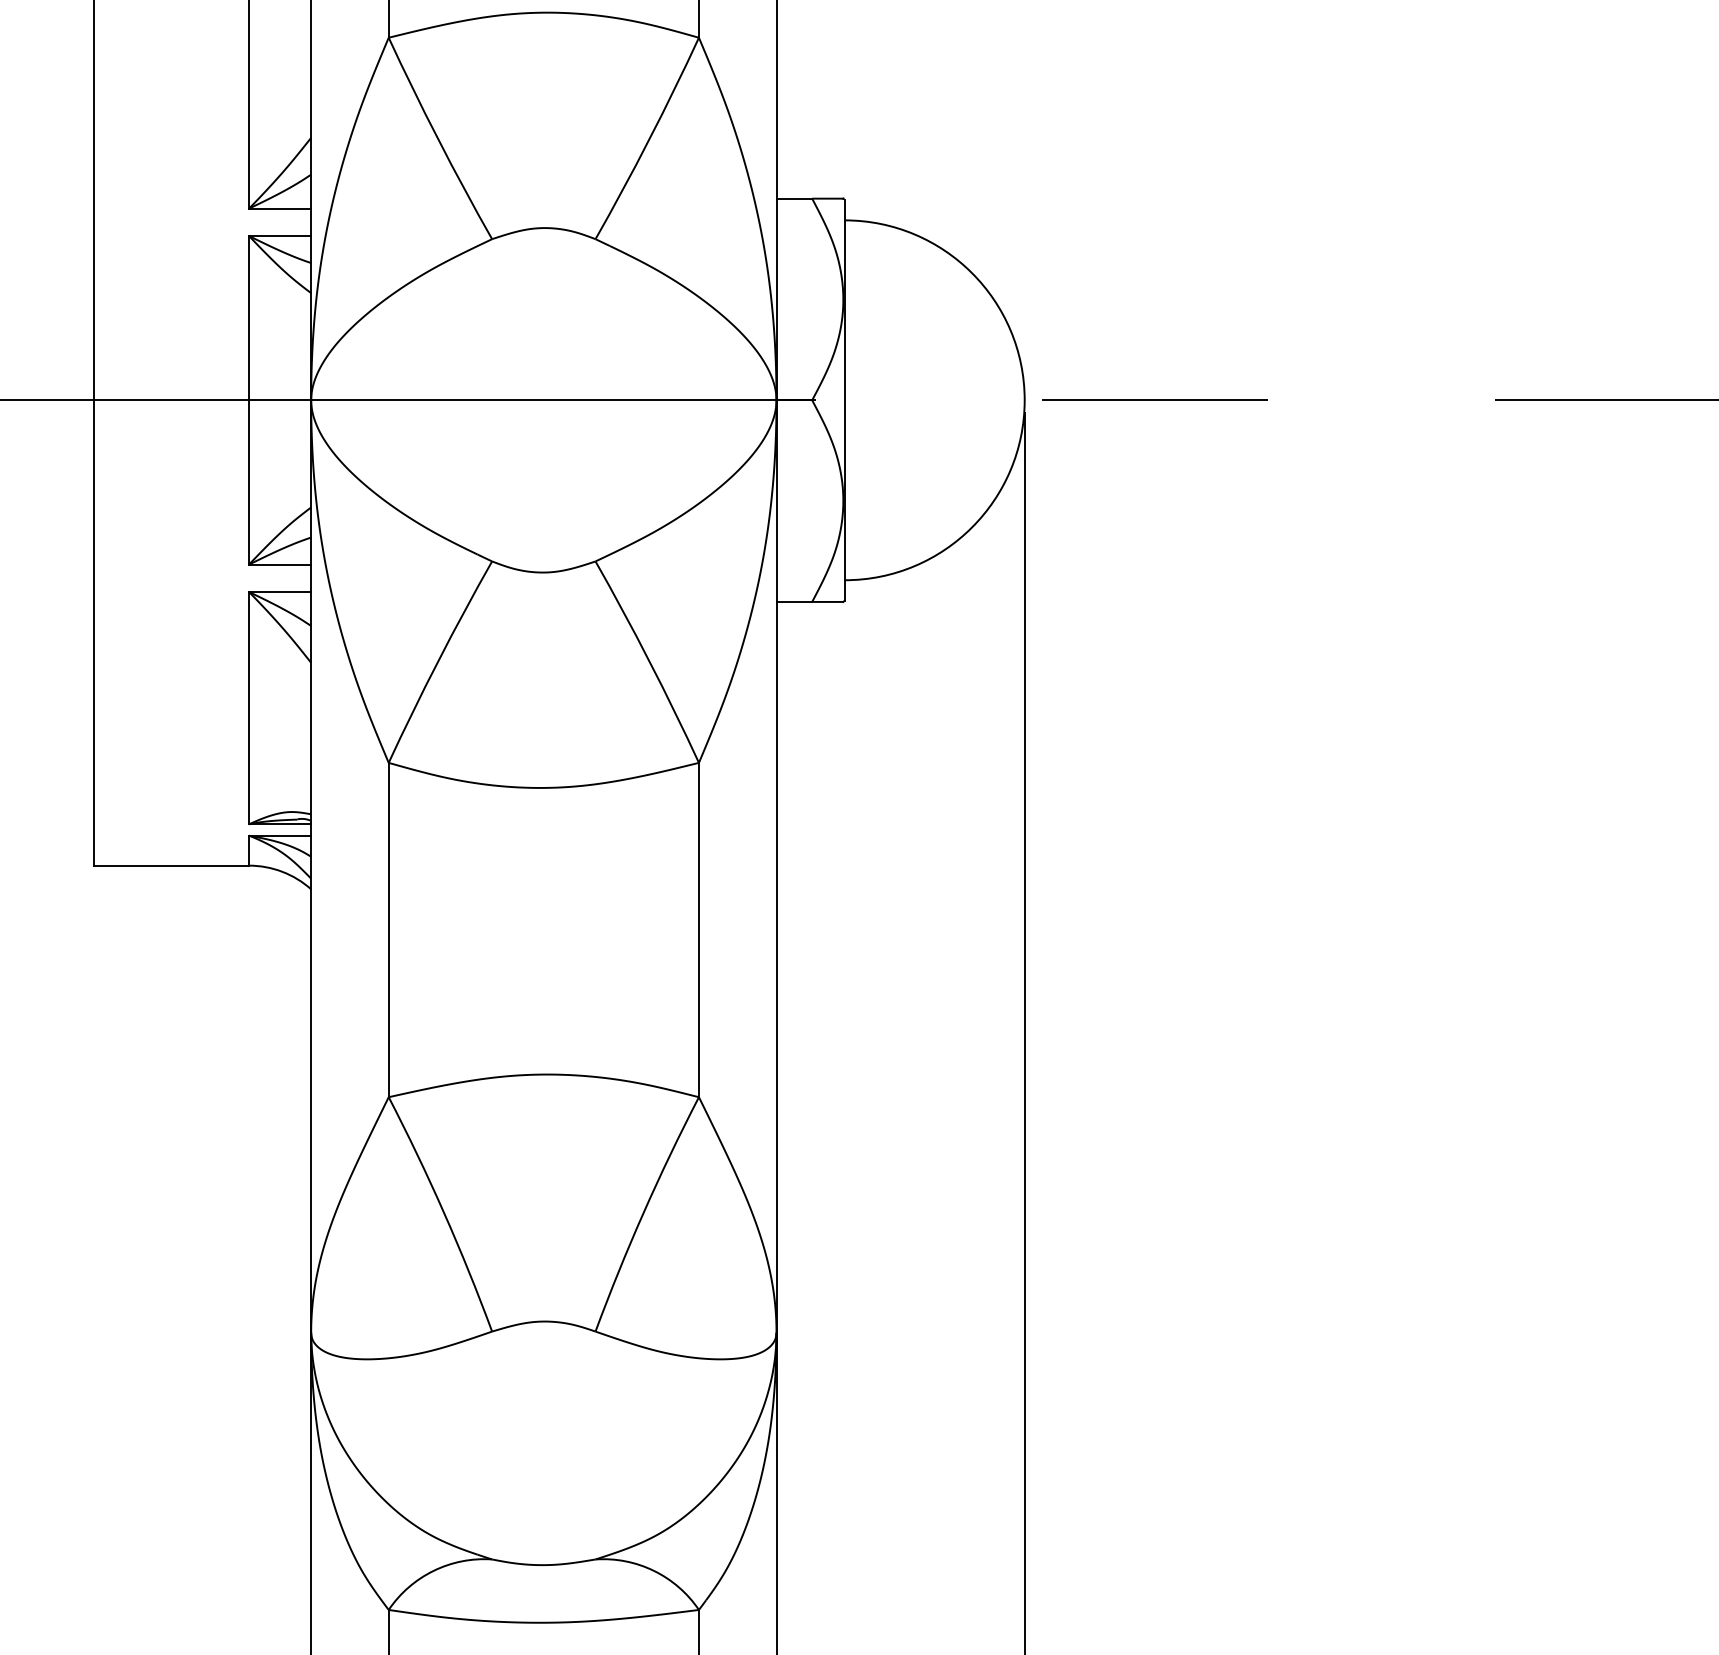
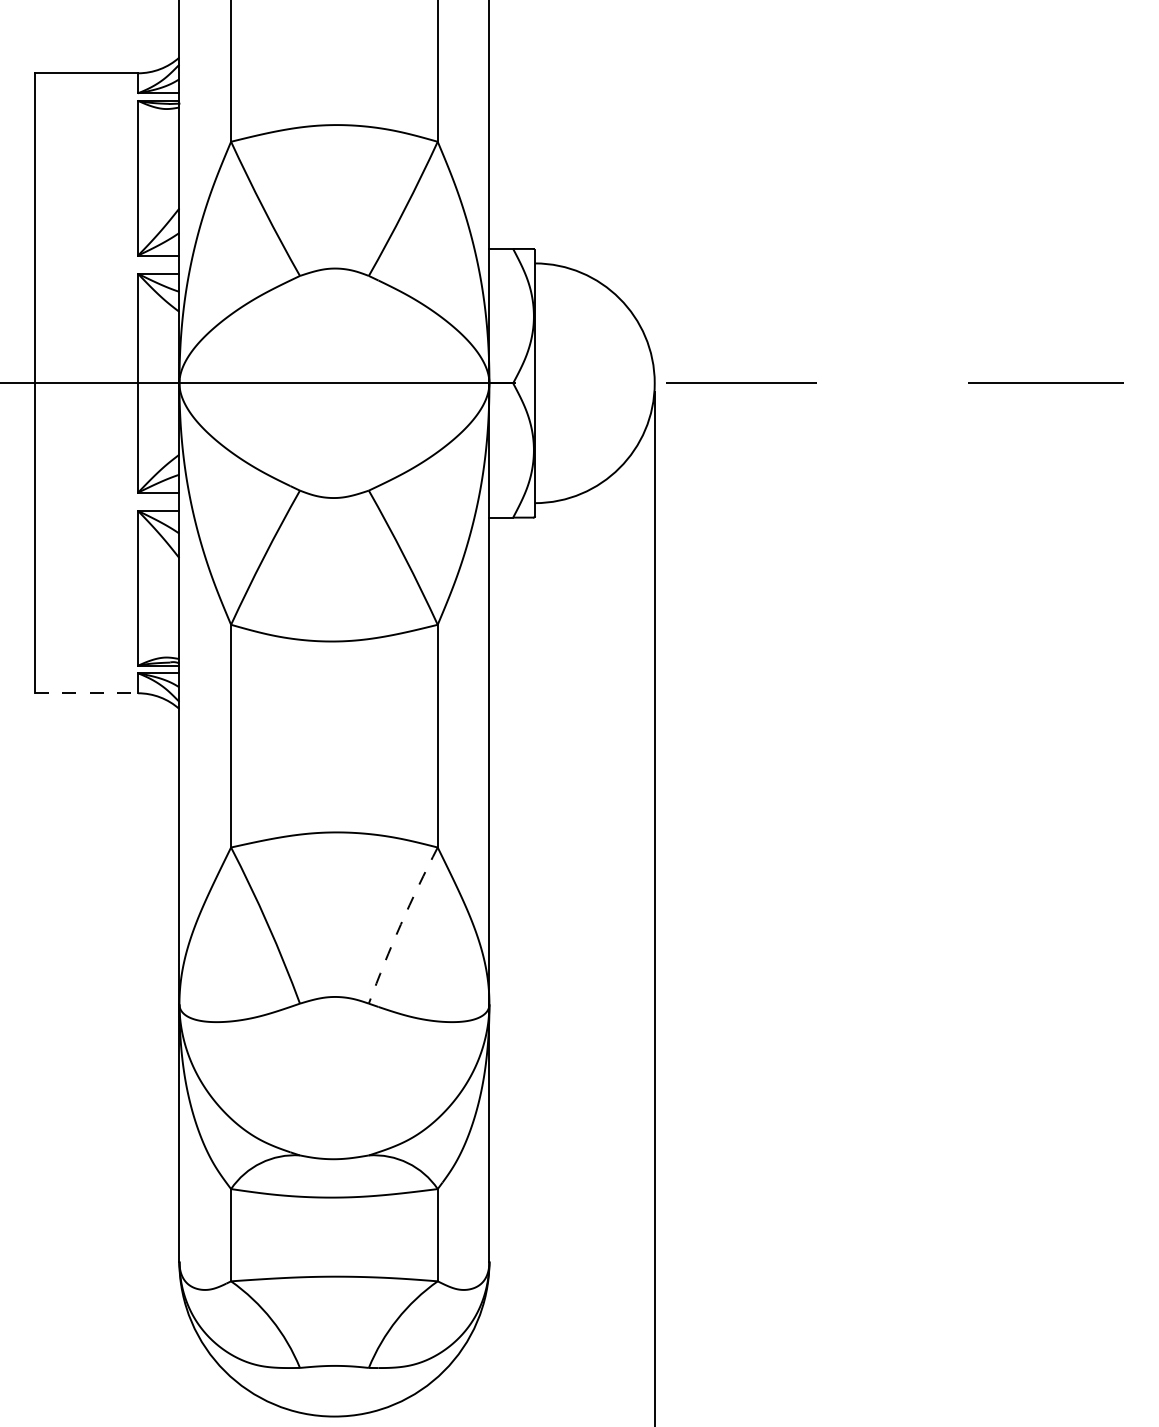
line: (171, 865) -> (86, 693), solid -> dashed
arc: (643, 1212) -> (400, 924), solid -> dashed

